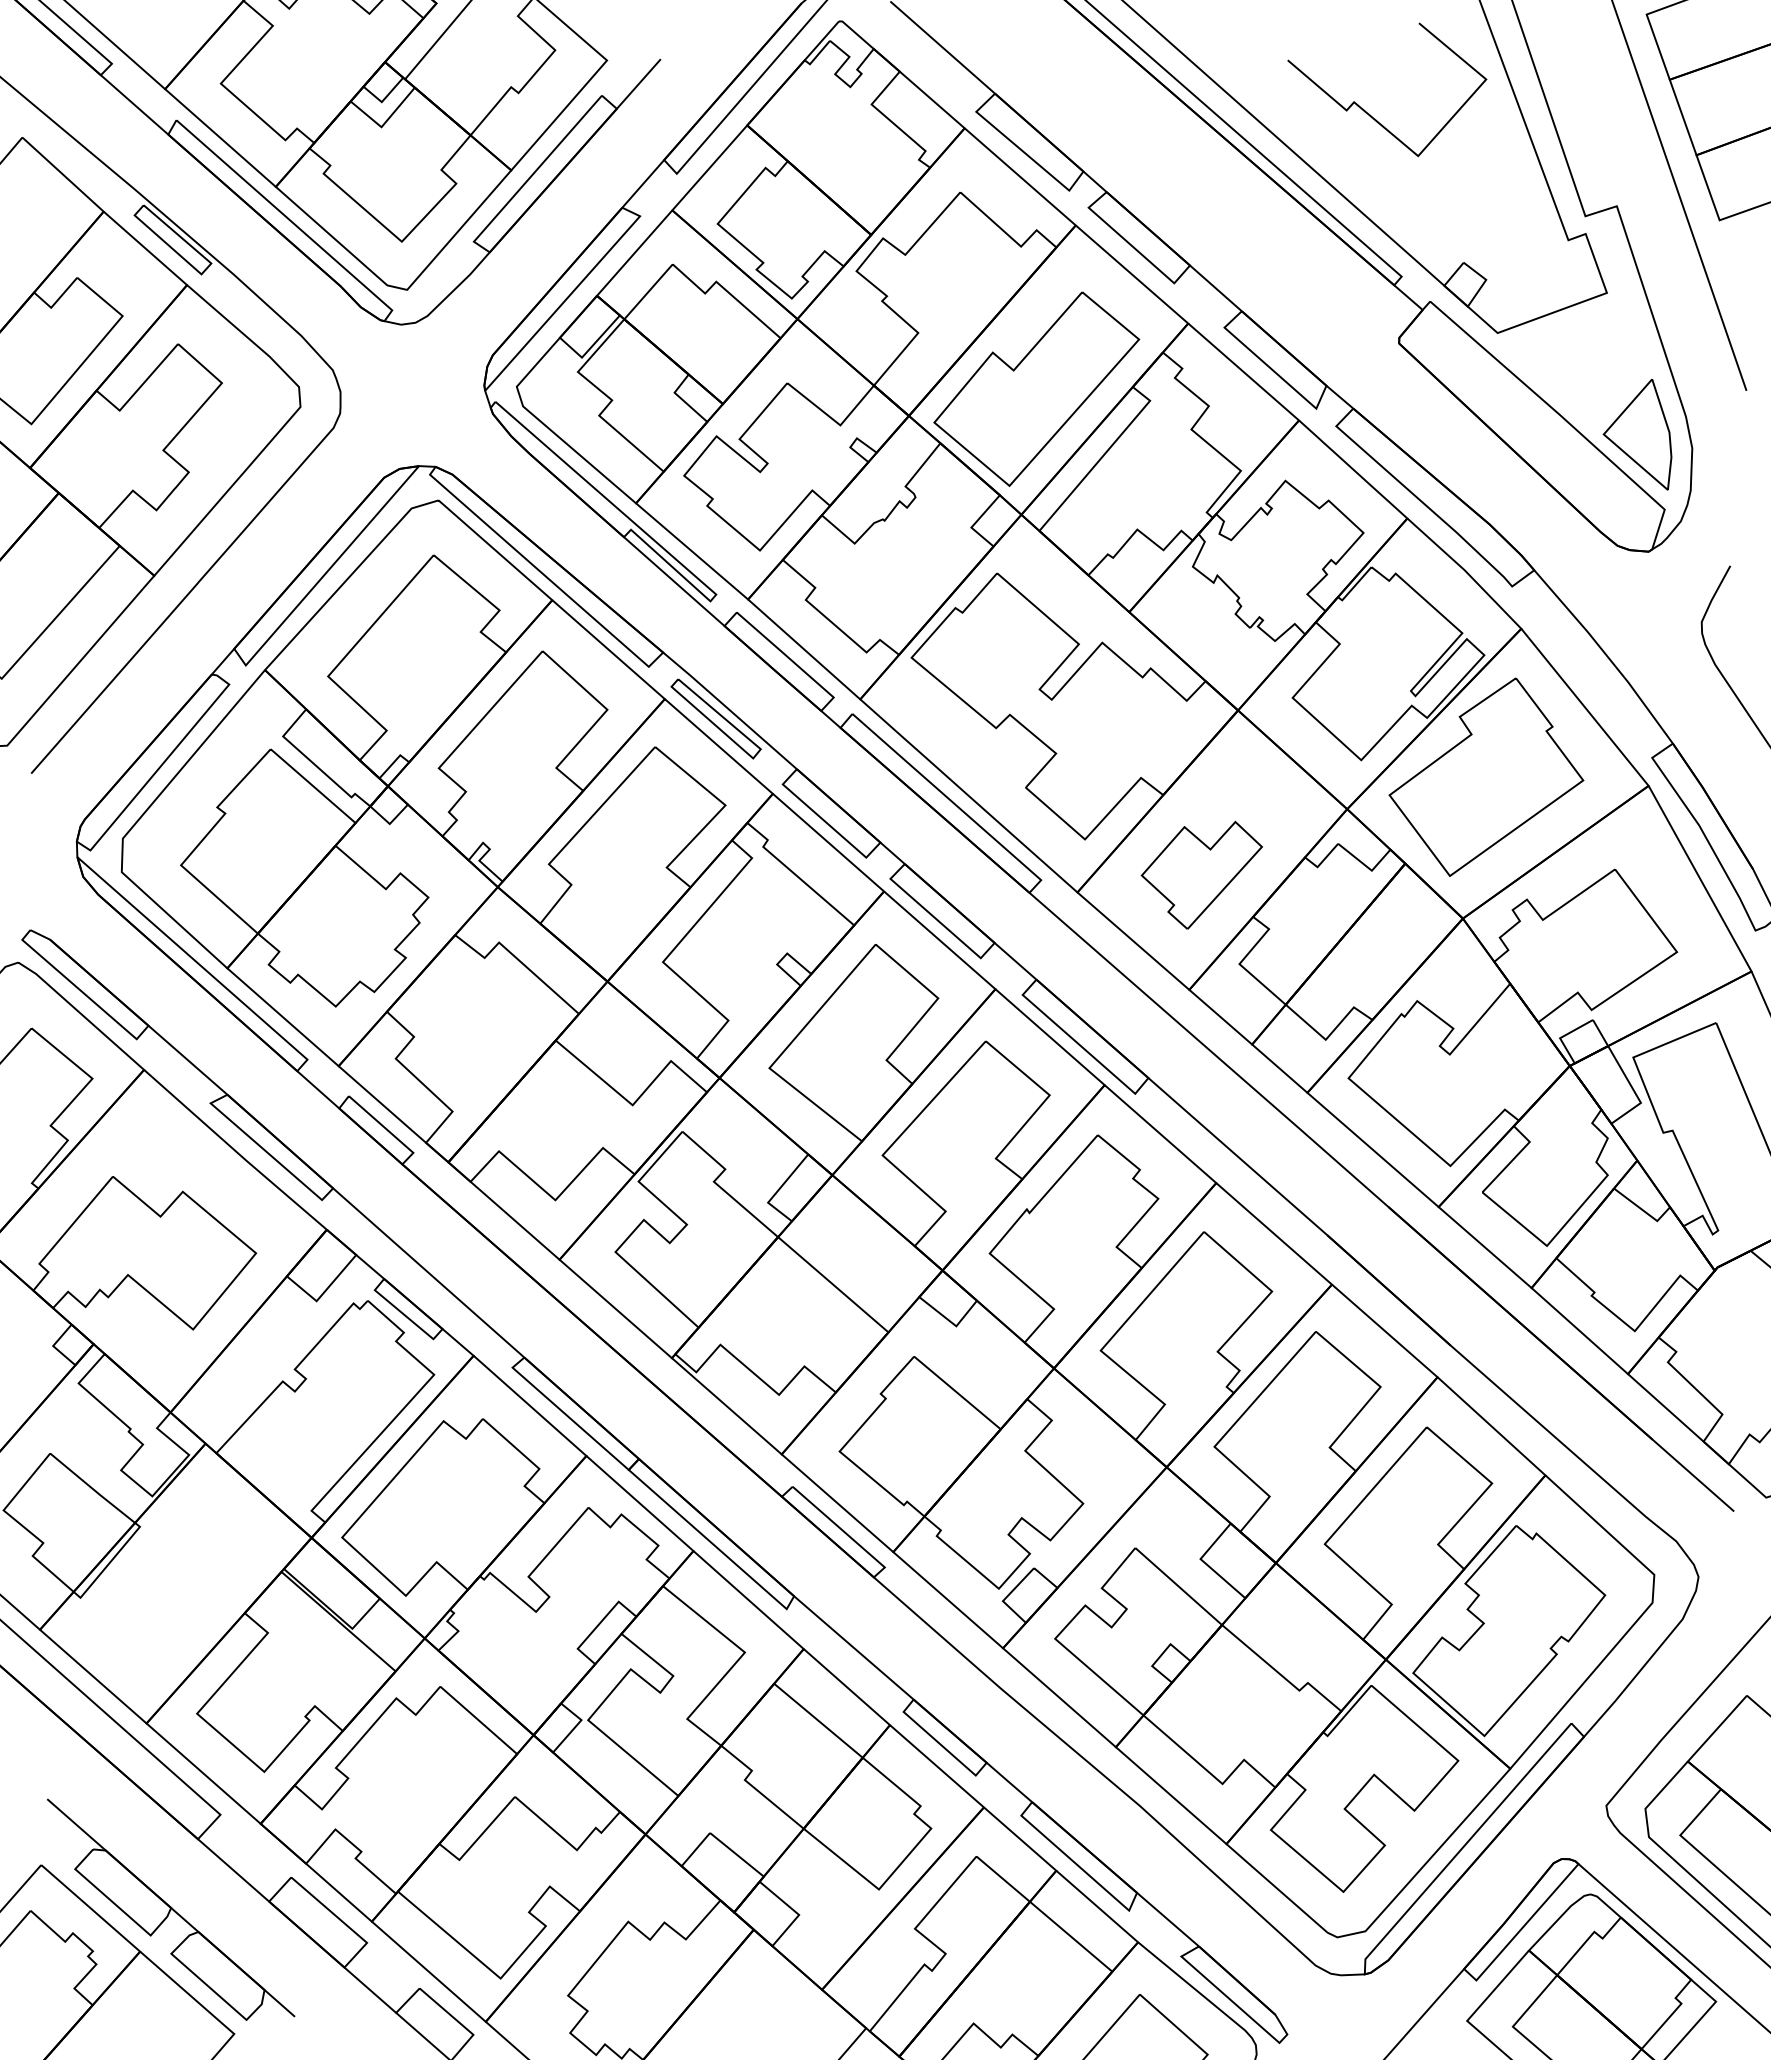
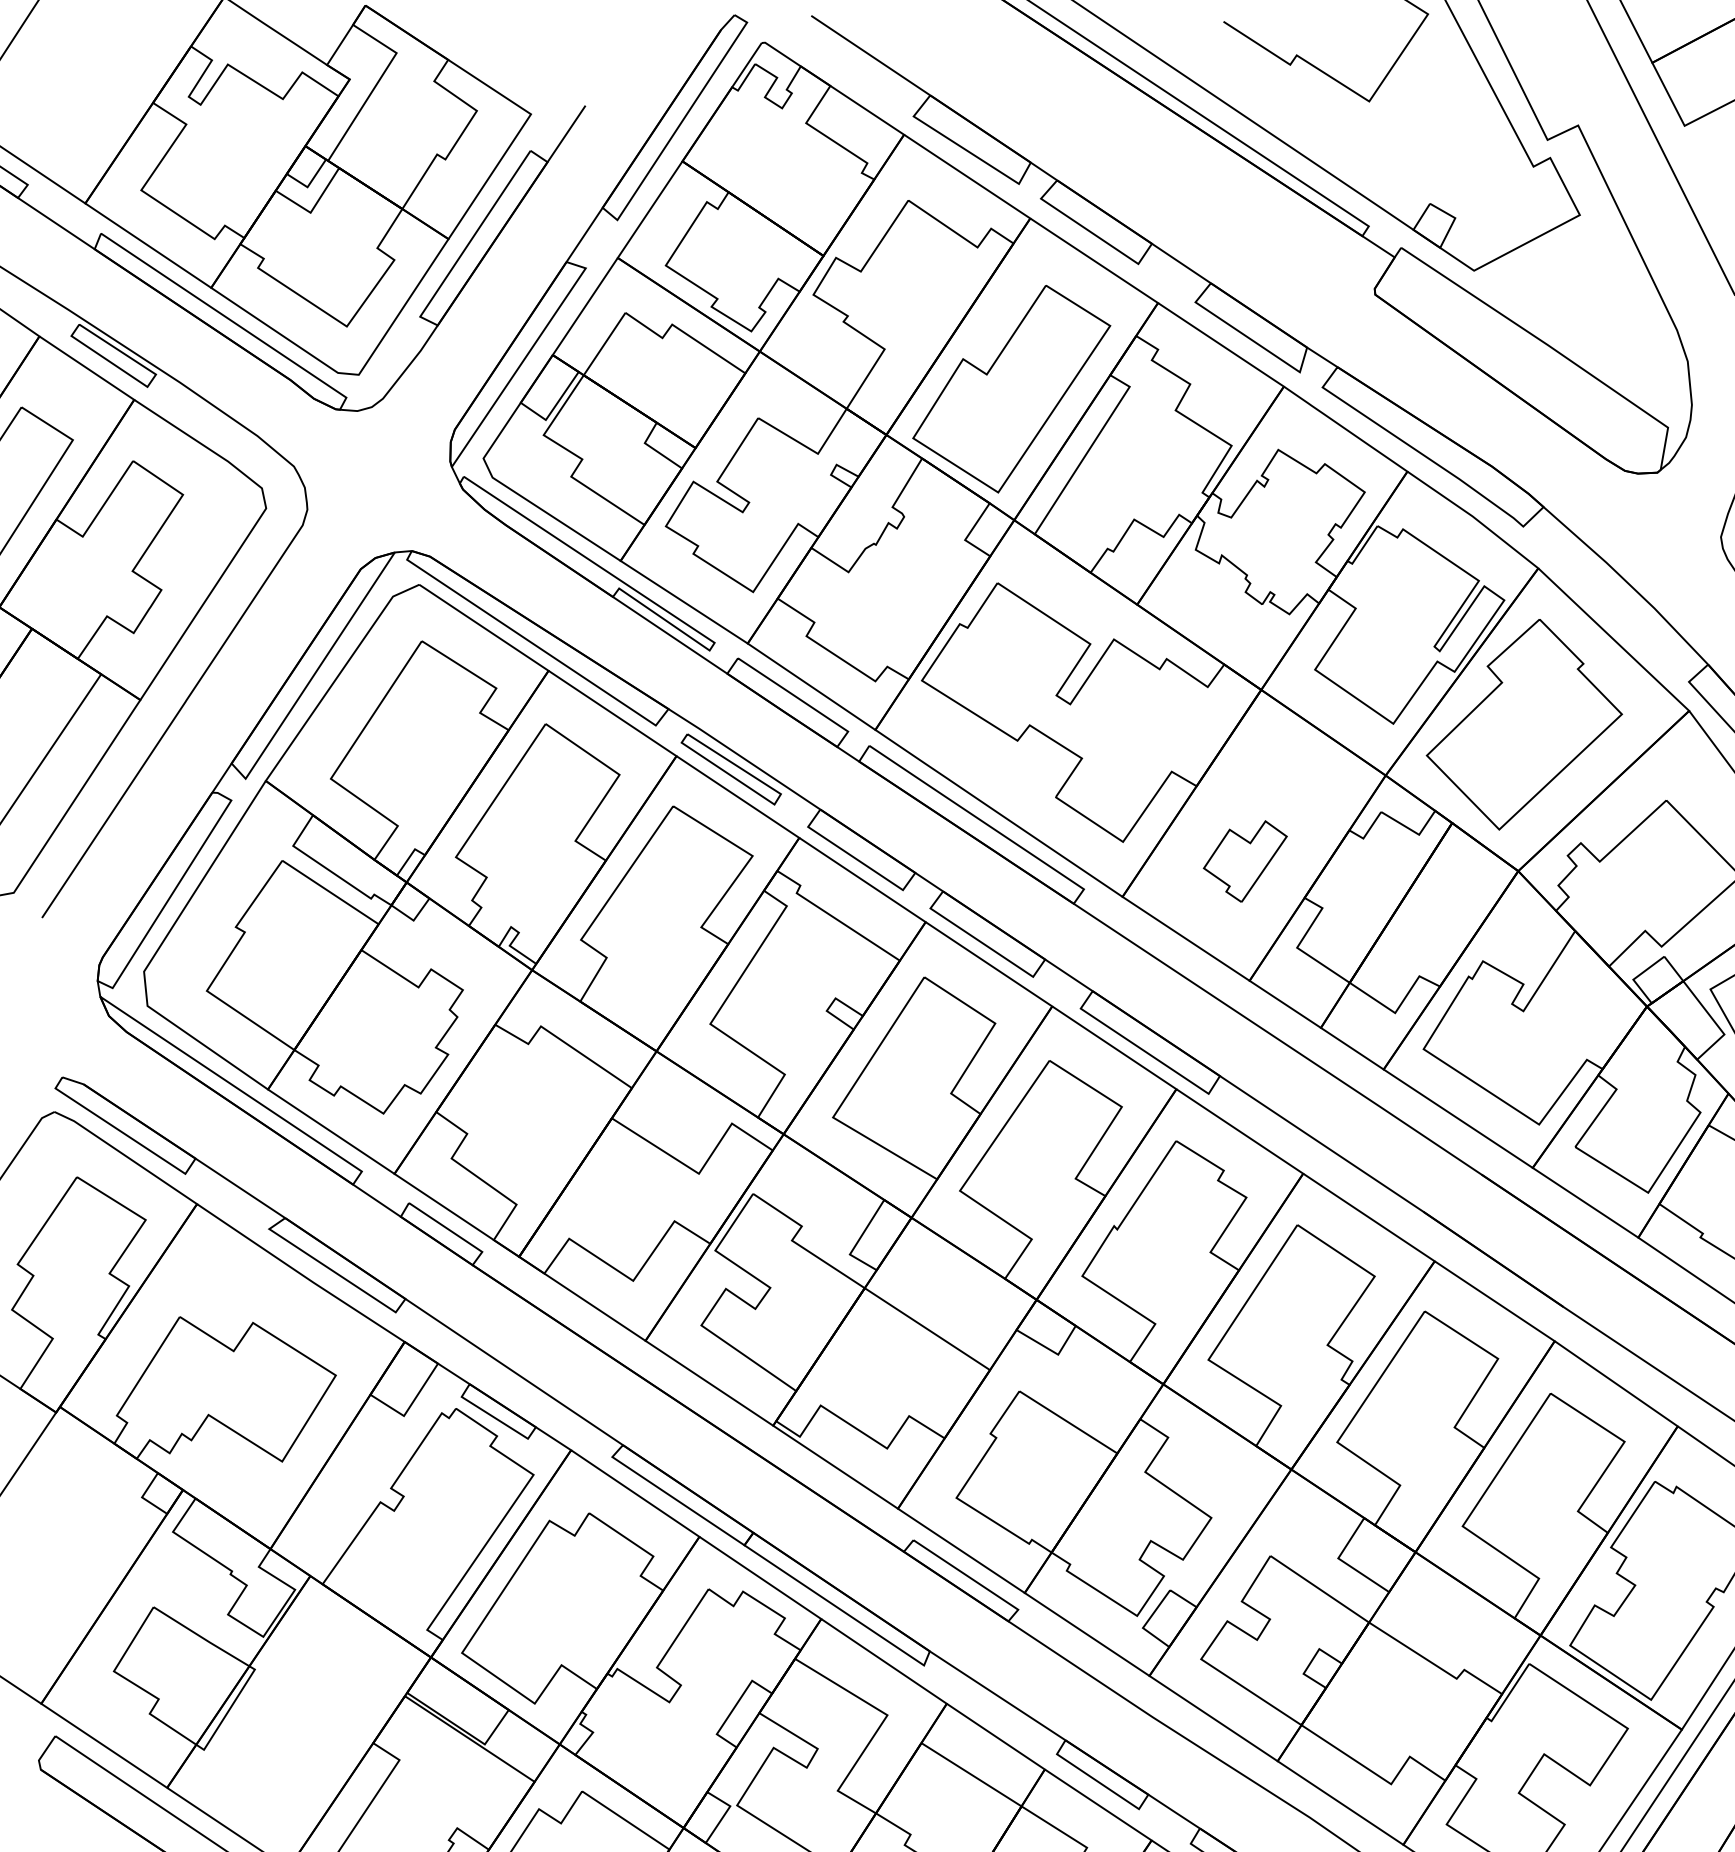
part: (1637, 434) -> (1630, 354), removed
part: (1201, 874) -> (1246, 861), size x0.7

